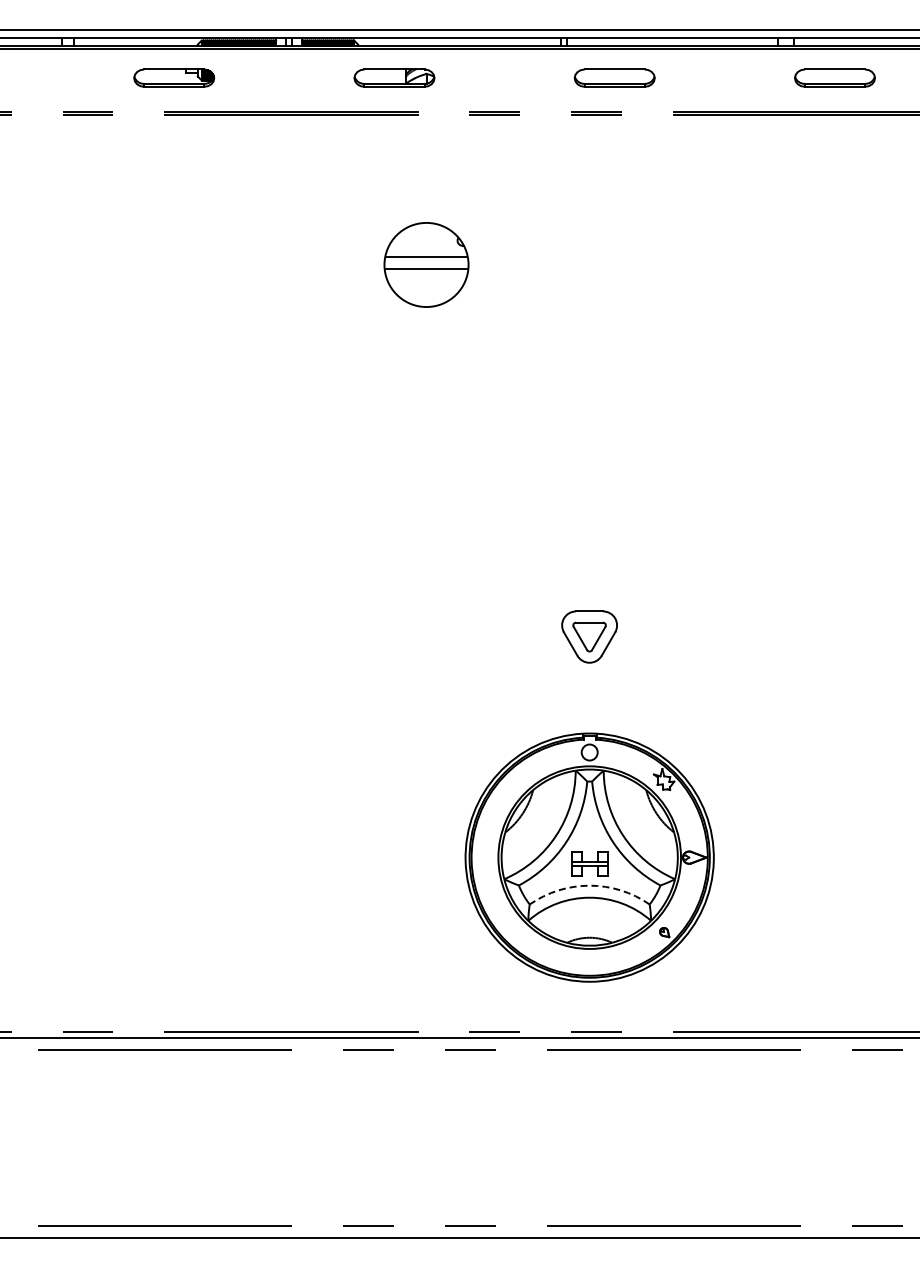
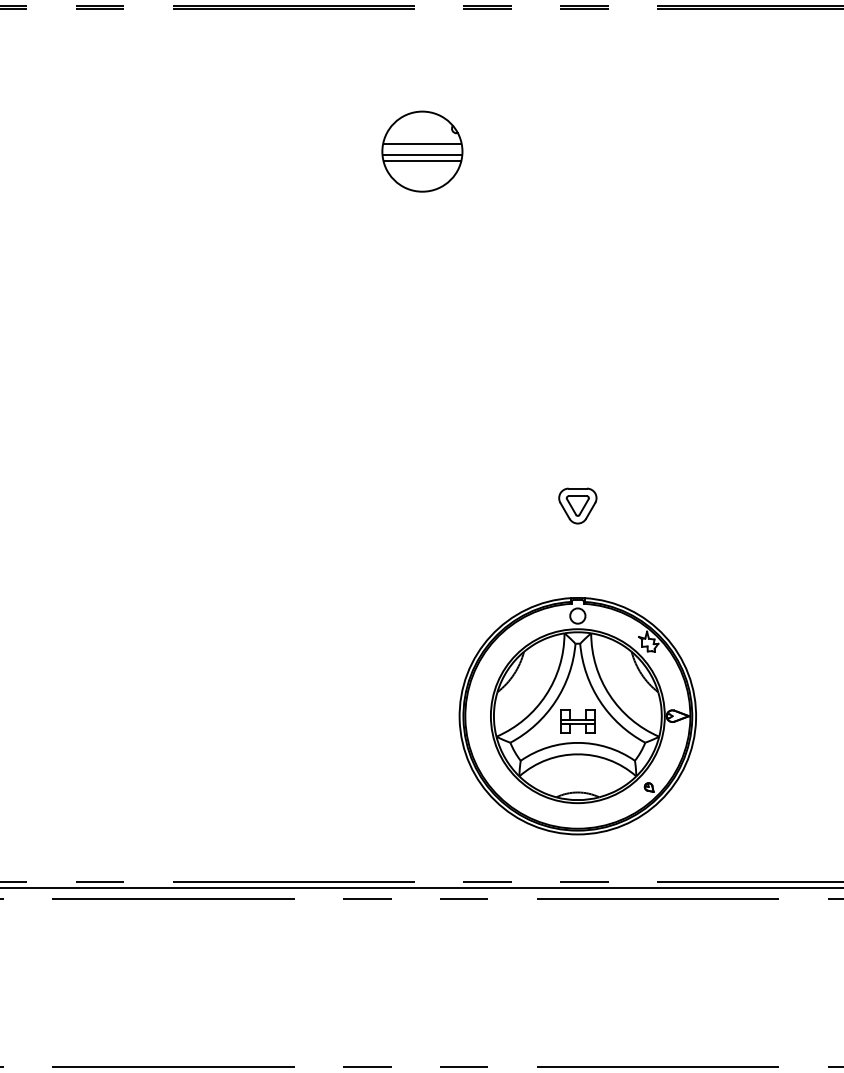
line: (426, 274) -> (422, 160), added
part: (589, 636) -> (577, 505), size x0.71
arc: (589, 885) -> (577, 742), dashed -> solid

